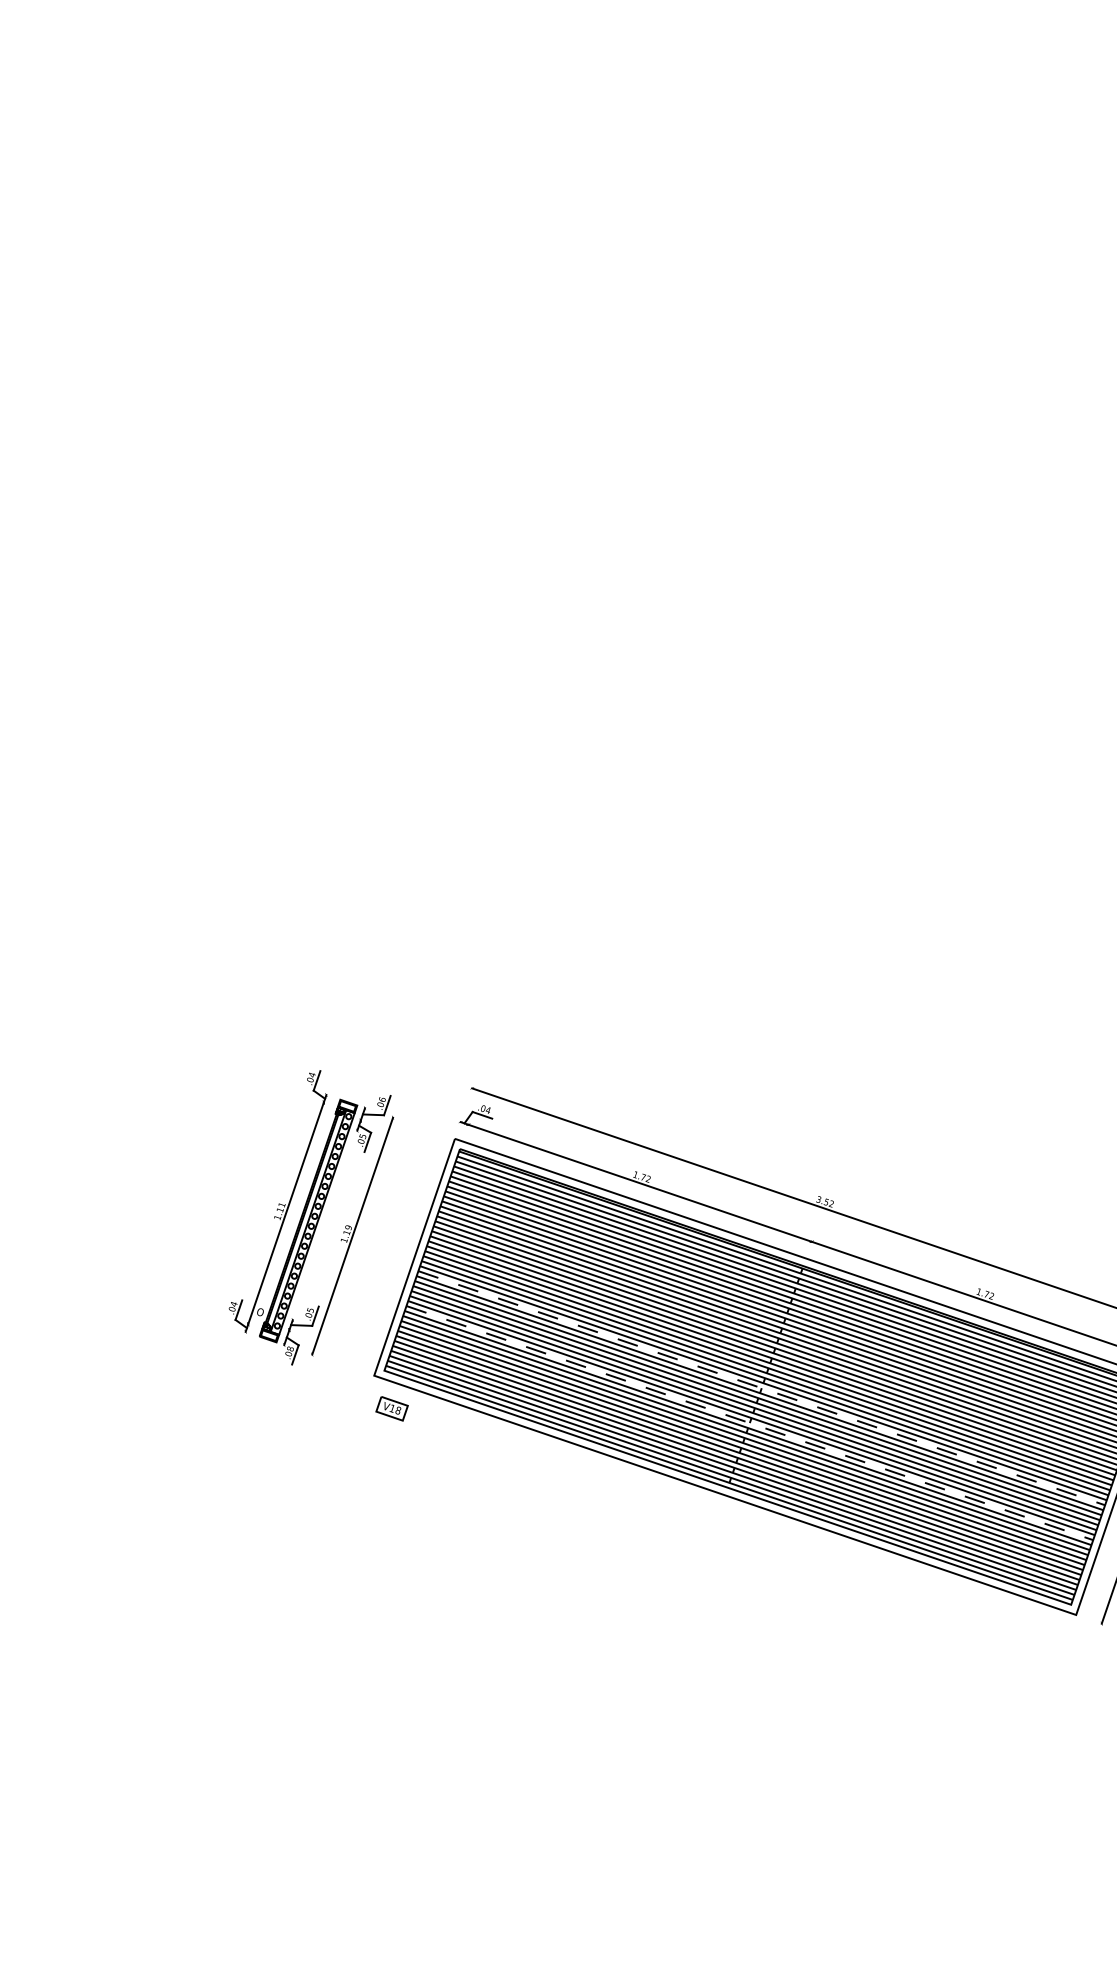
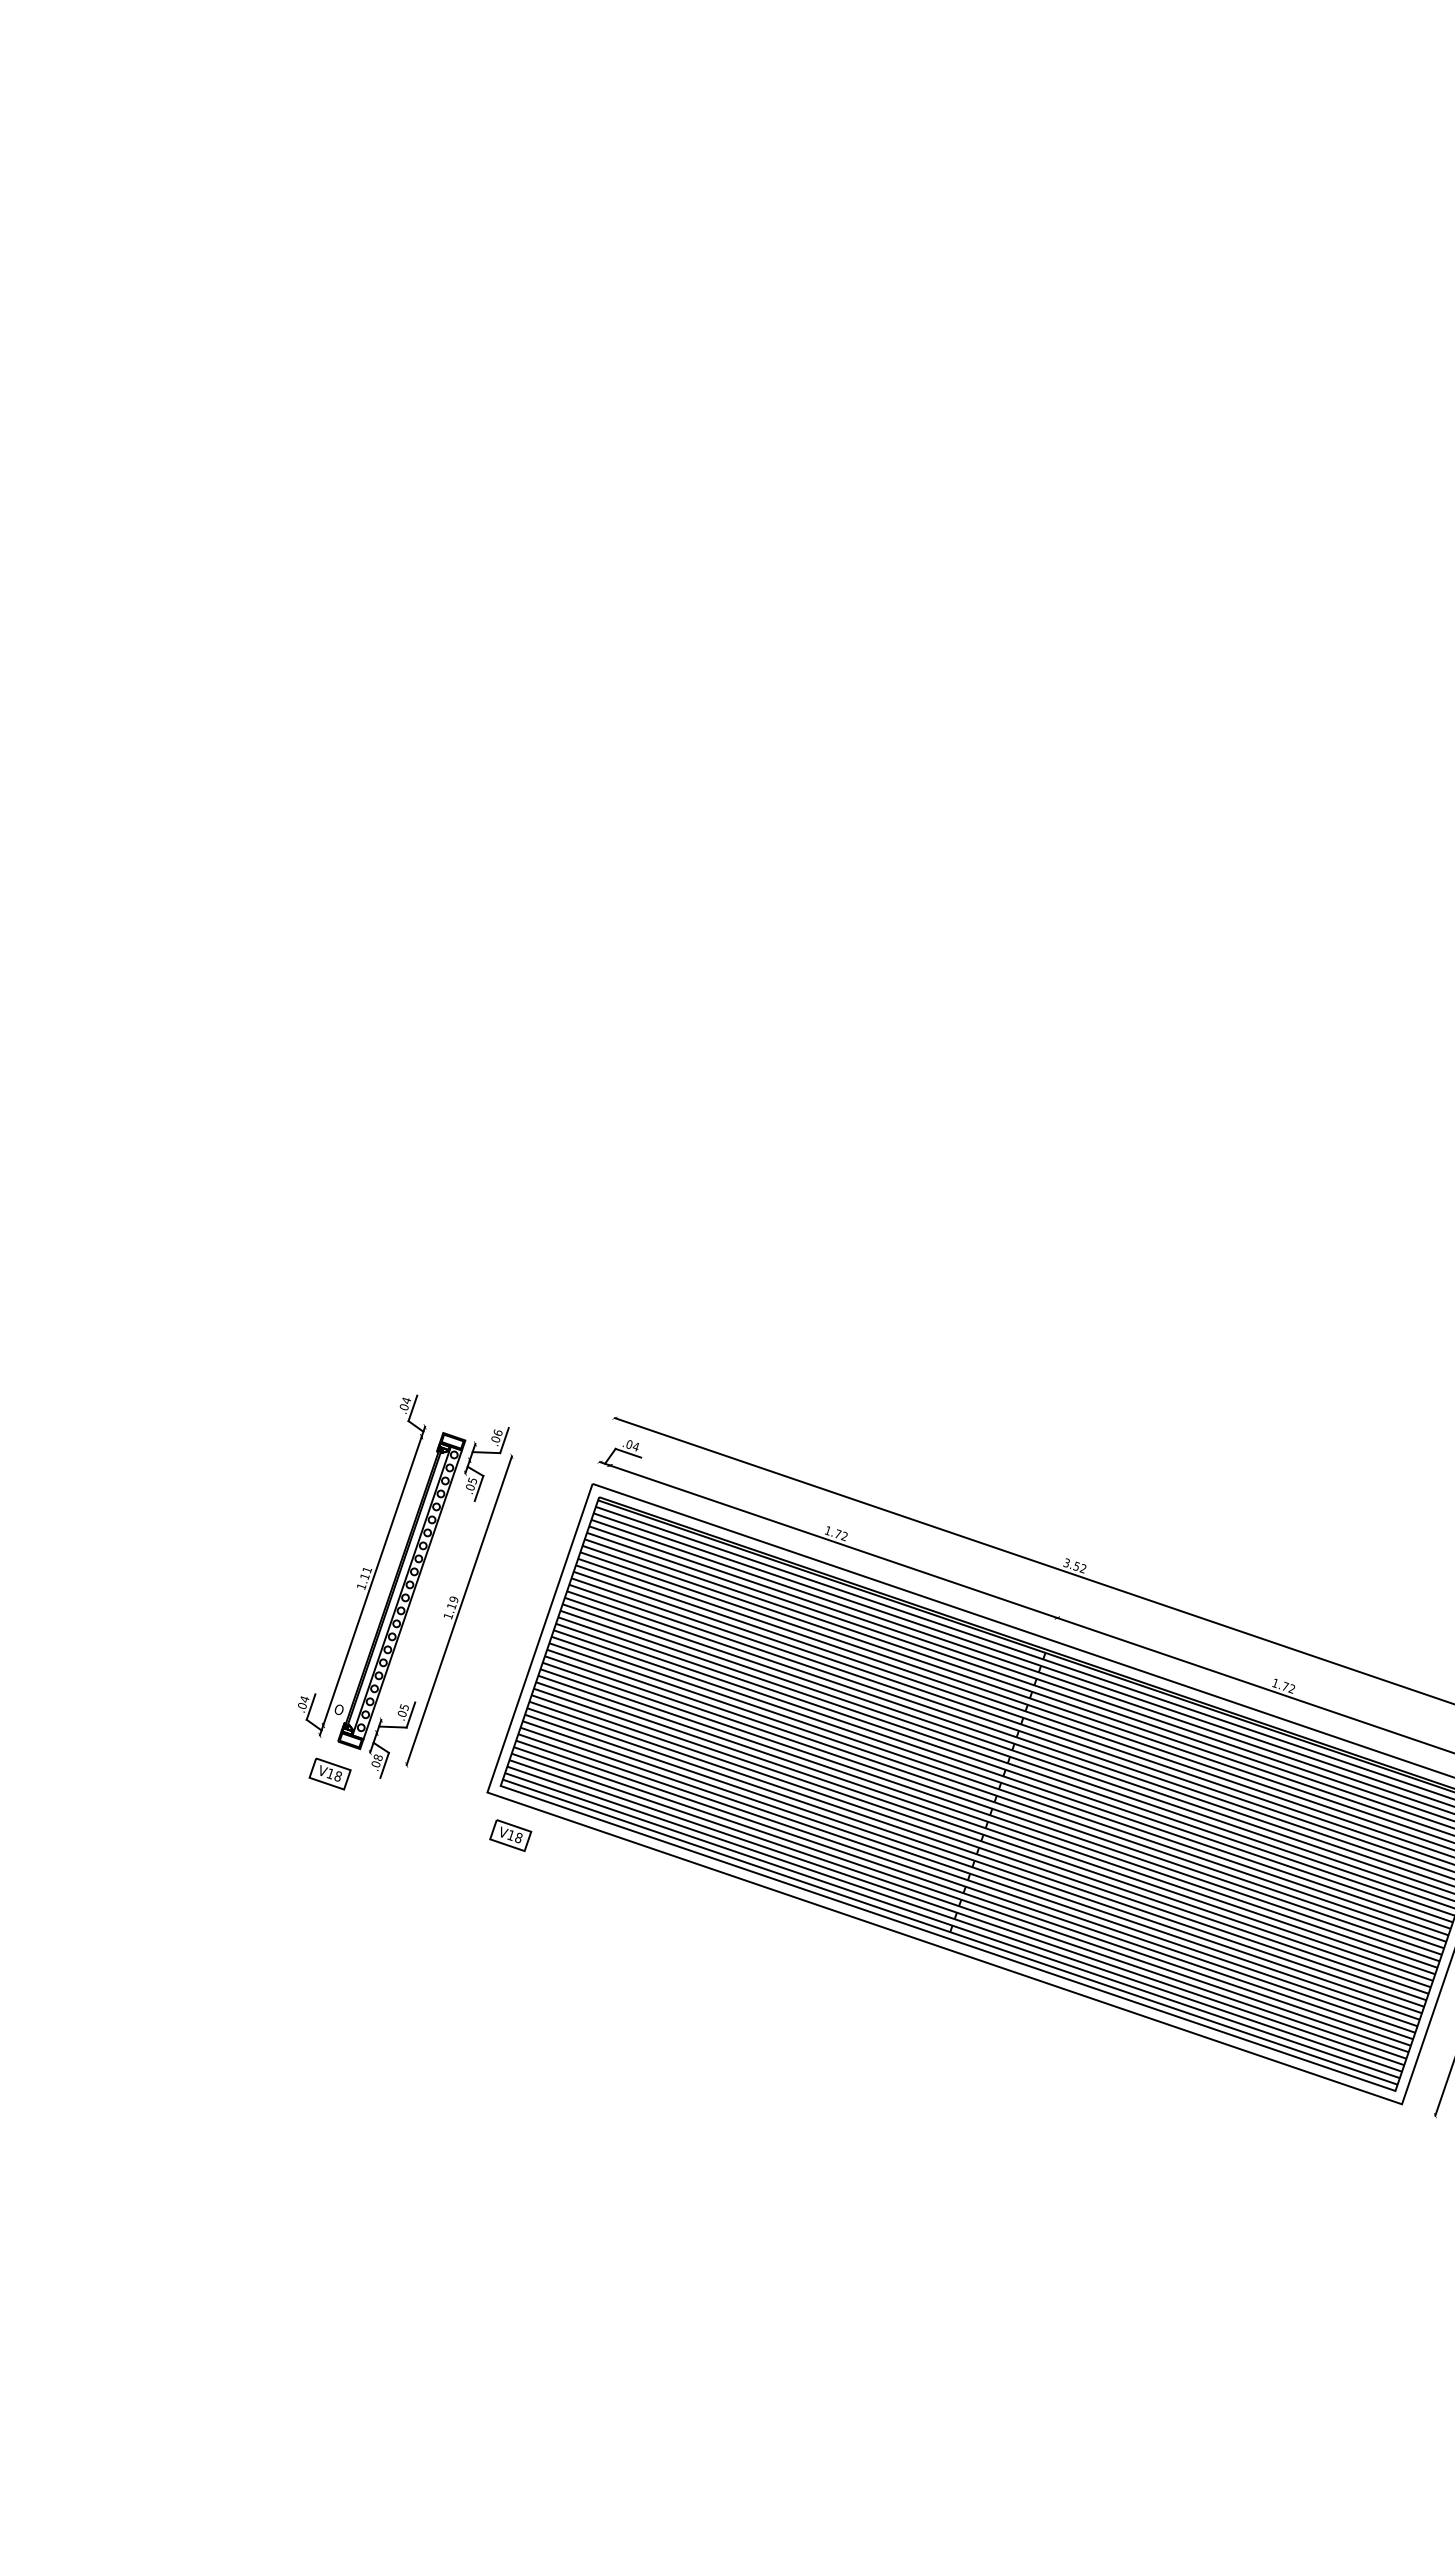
part: (253, 1361) -> (329, 1773), added
line: (761, 1387) -> (992, 1808), dashed -> solid
line: (749, 1423) -> (976, 1854), dashed -> solid

